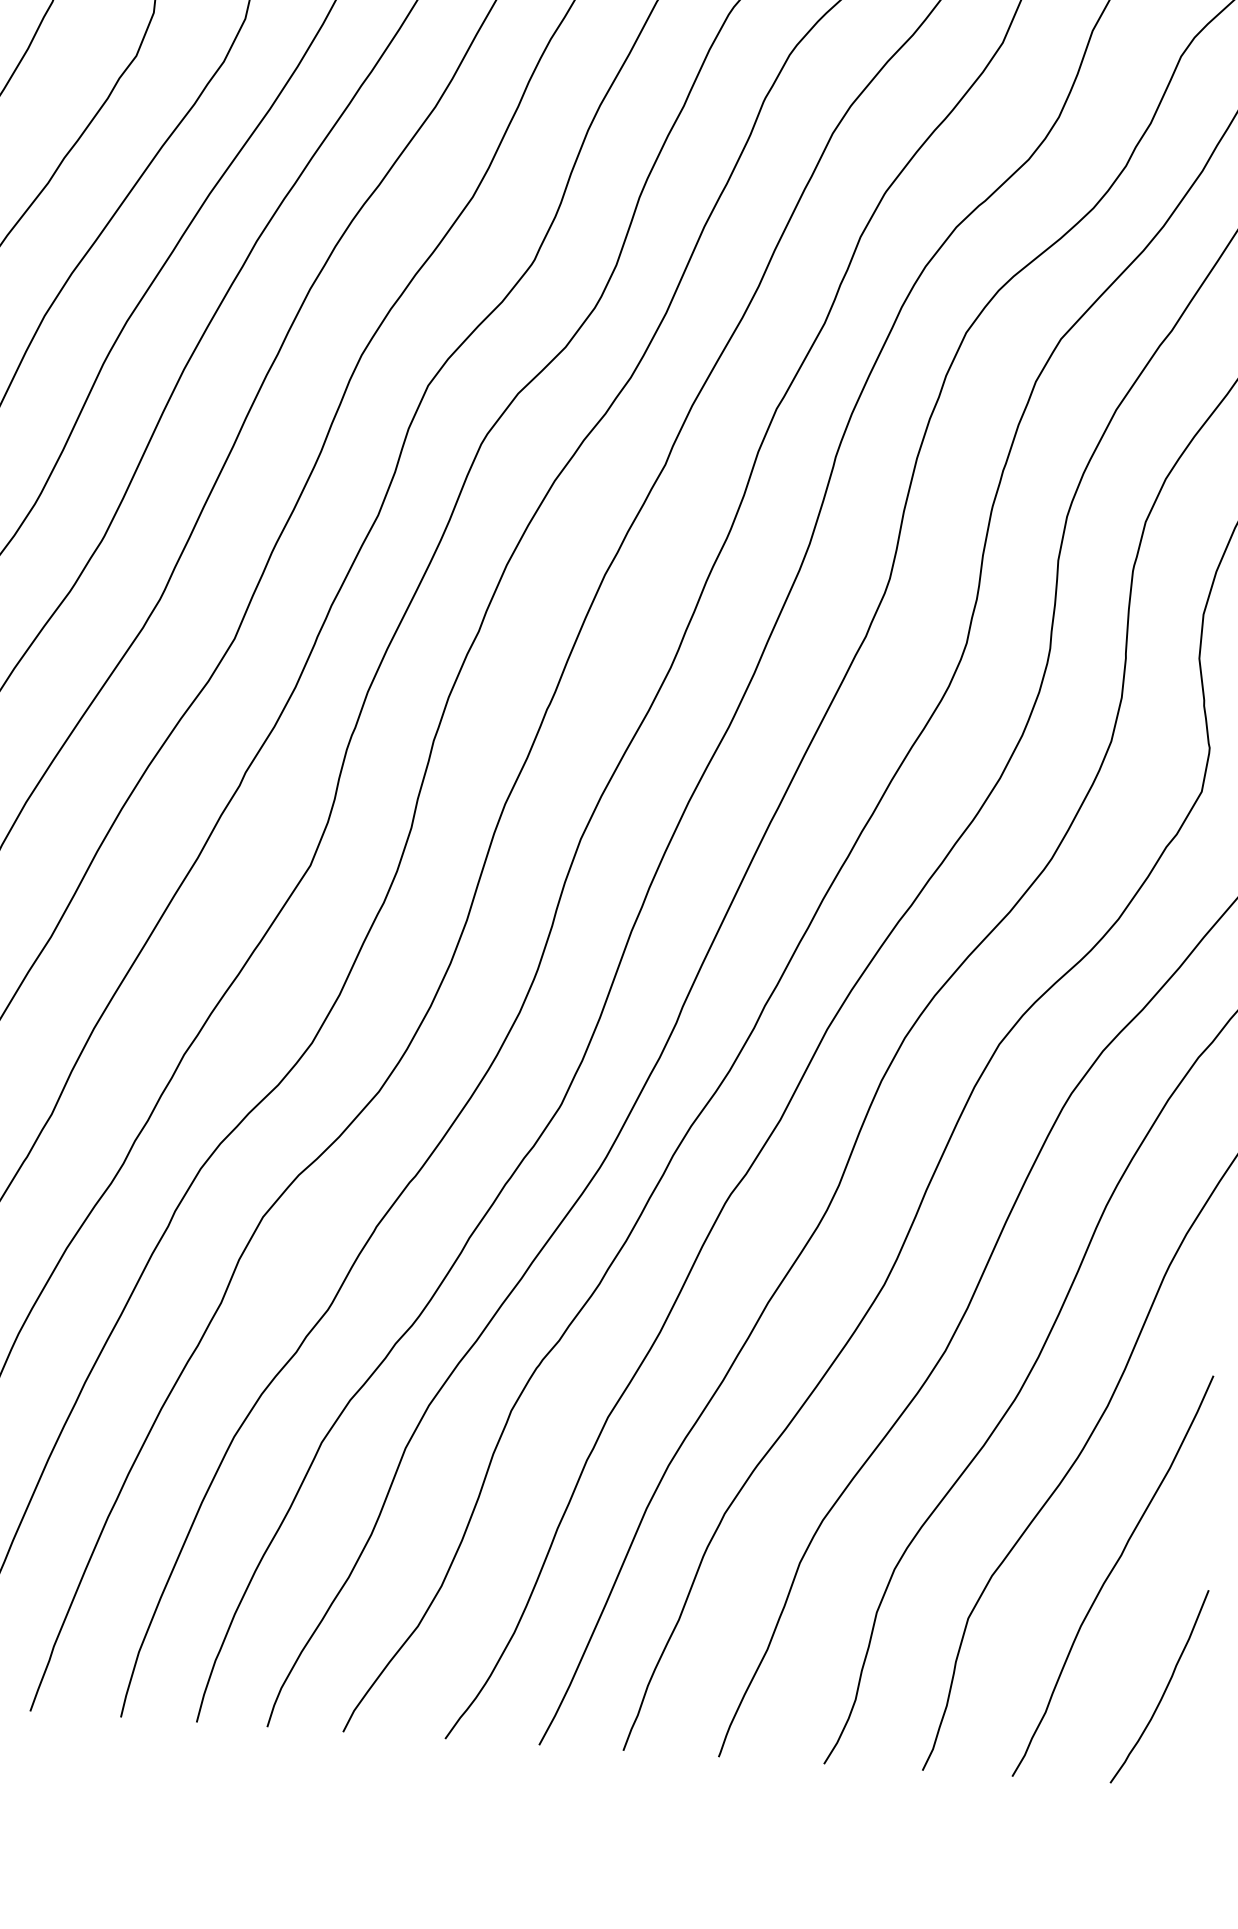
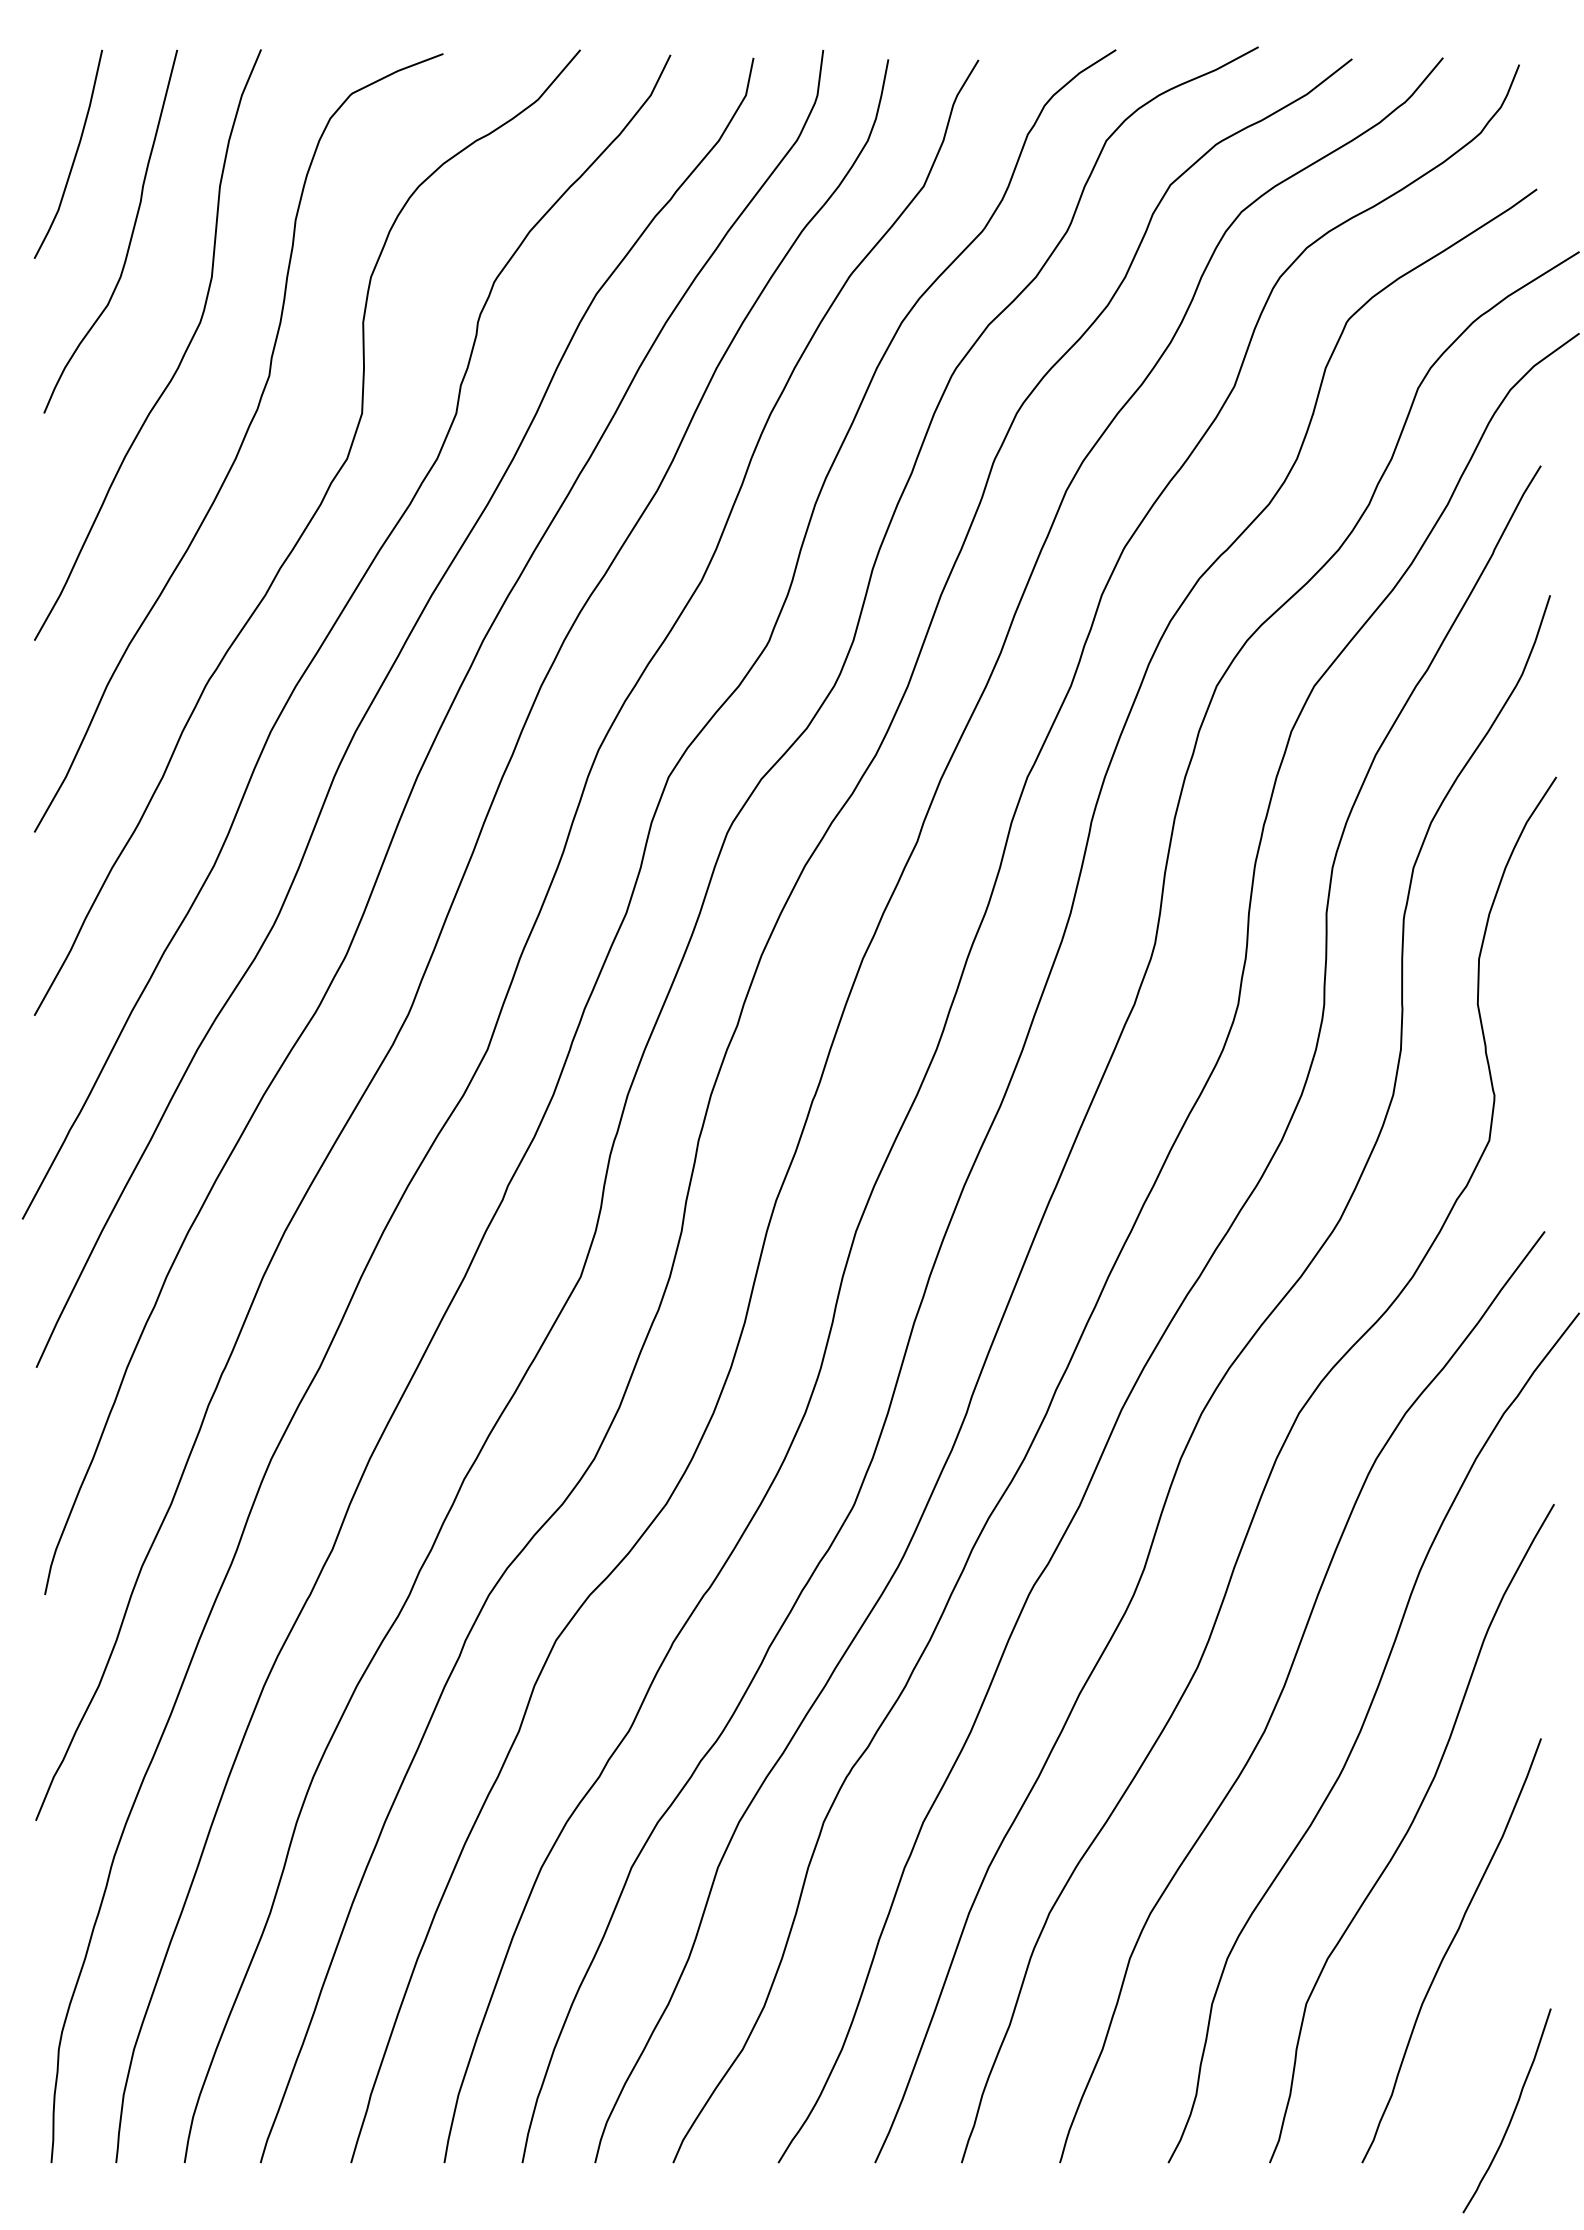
curve: (1164, 1689) -> (1512, 2113), moved

